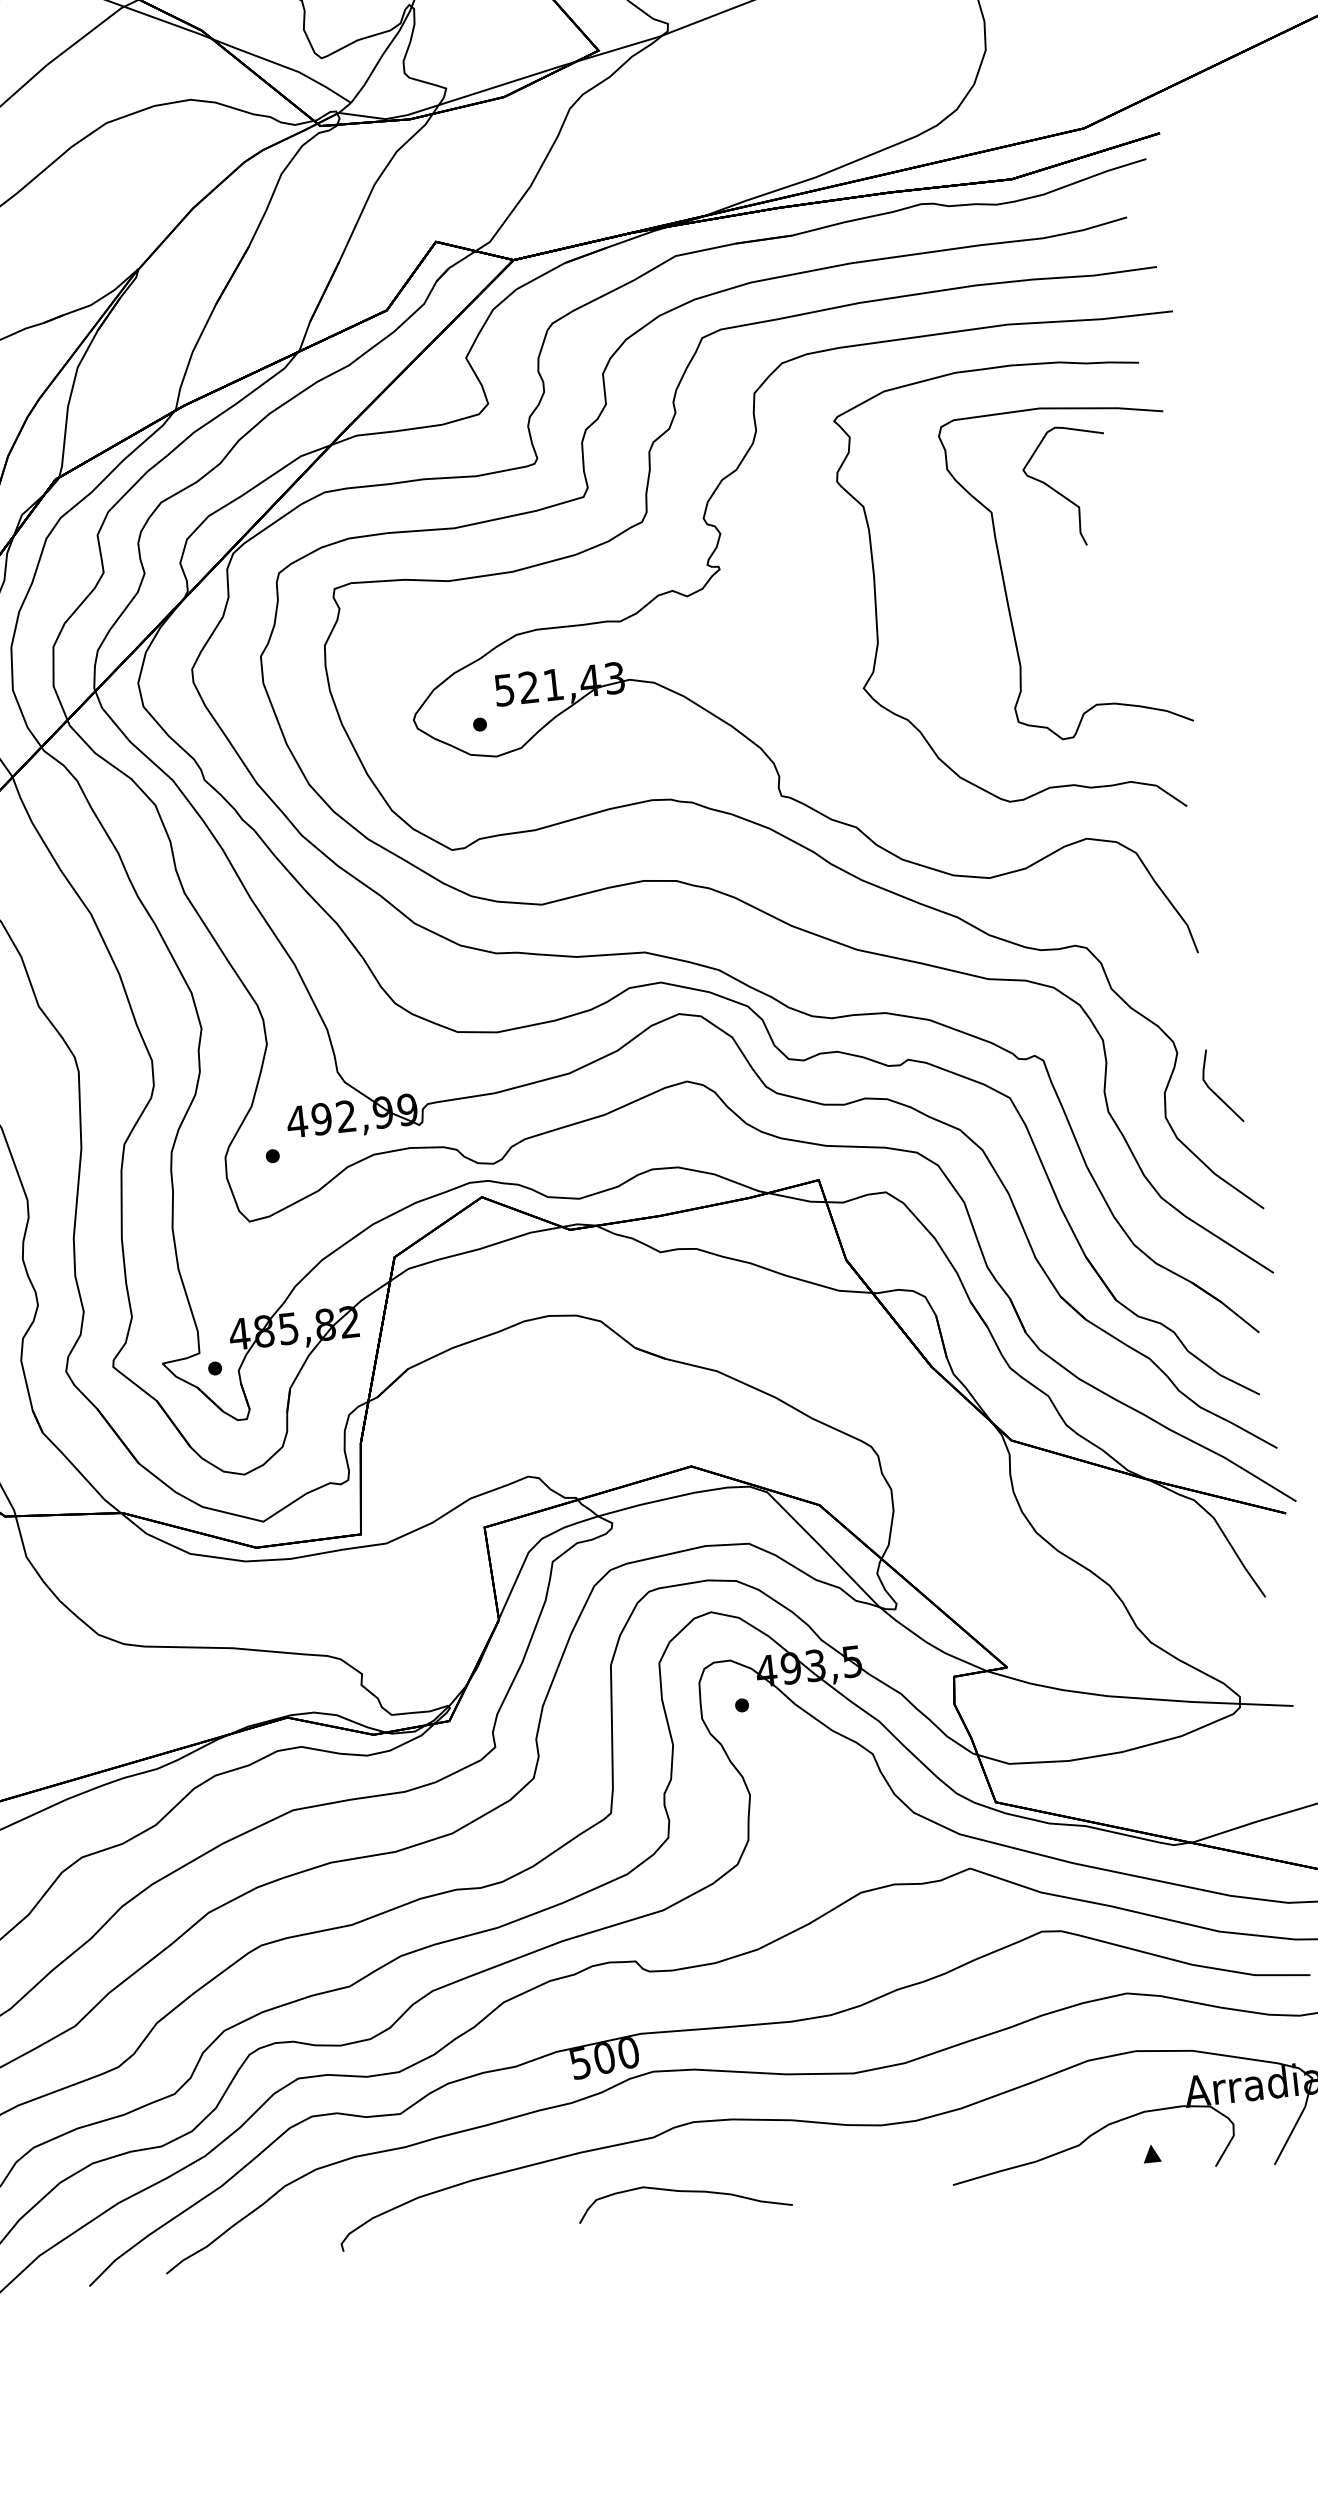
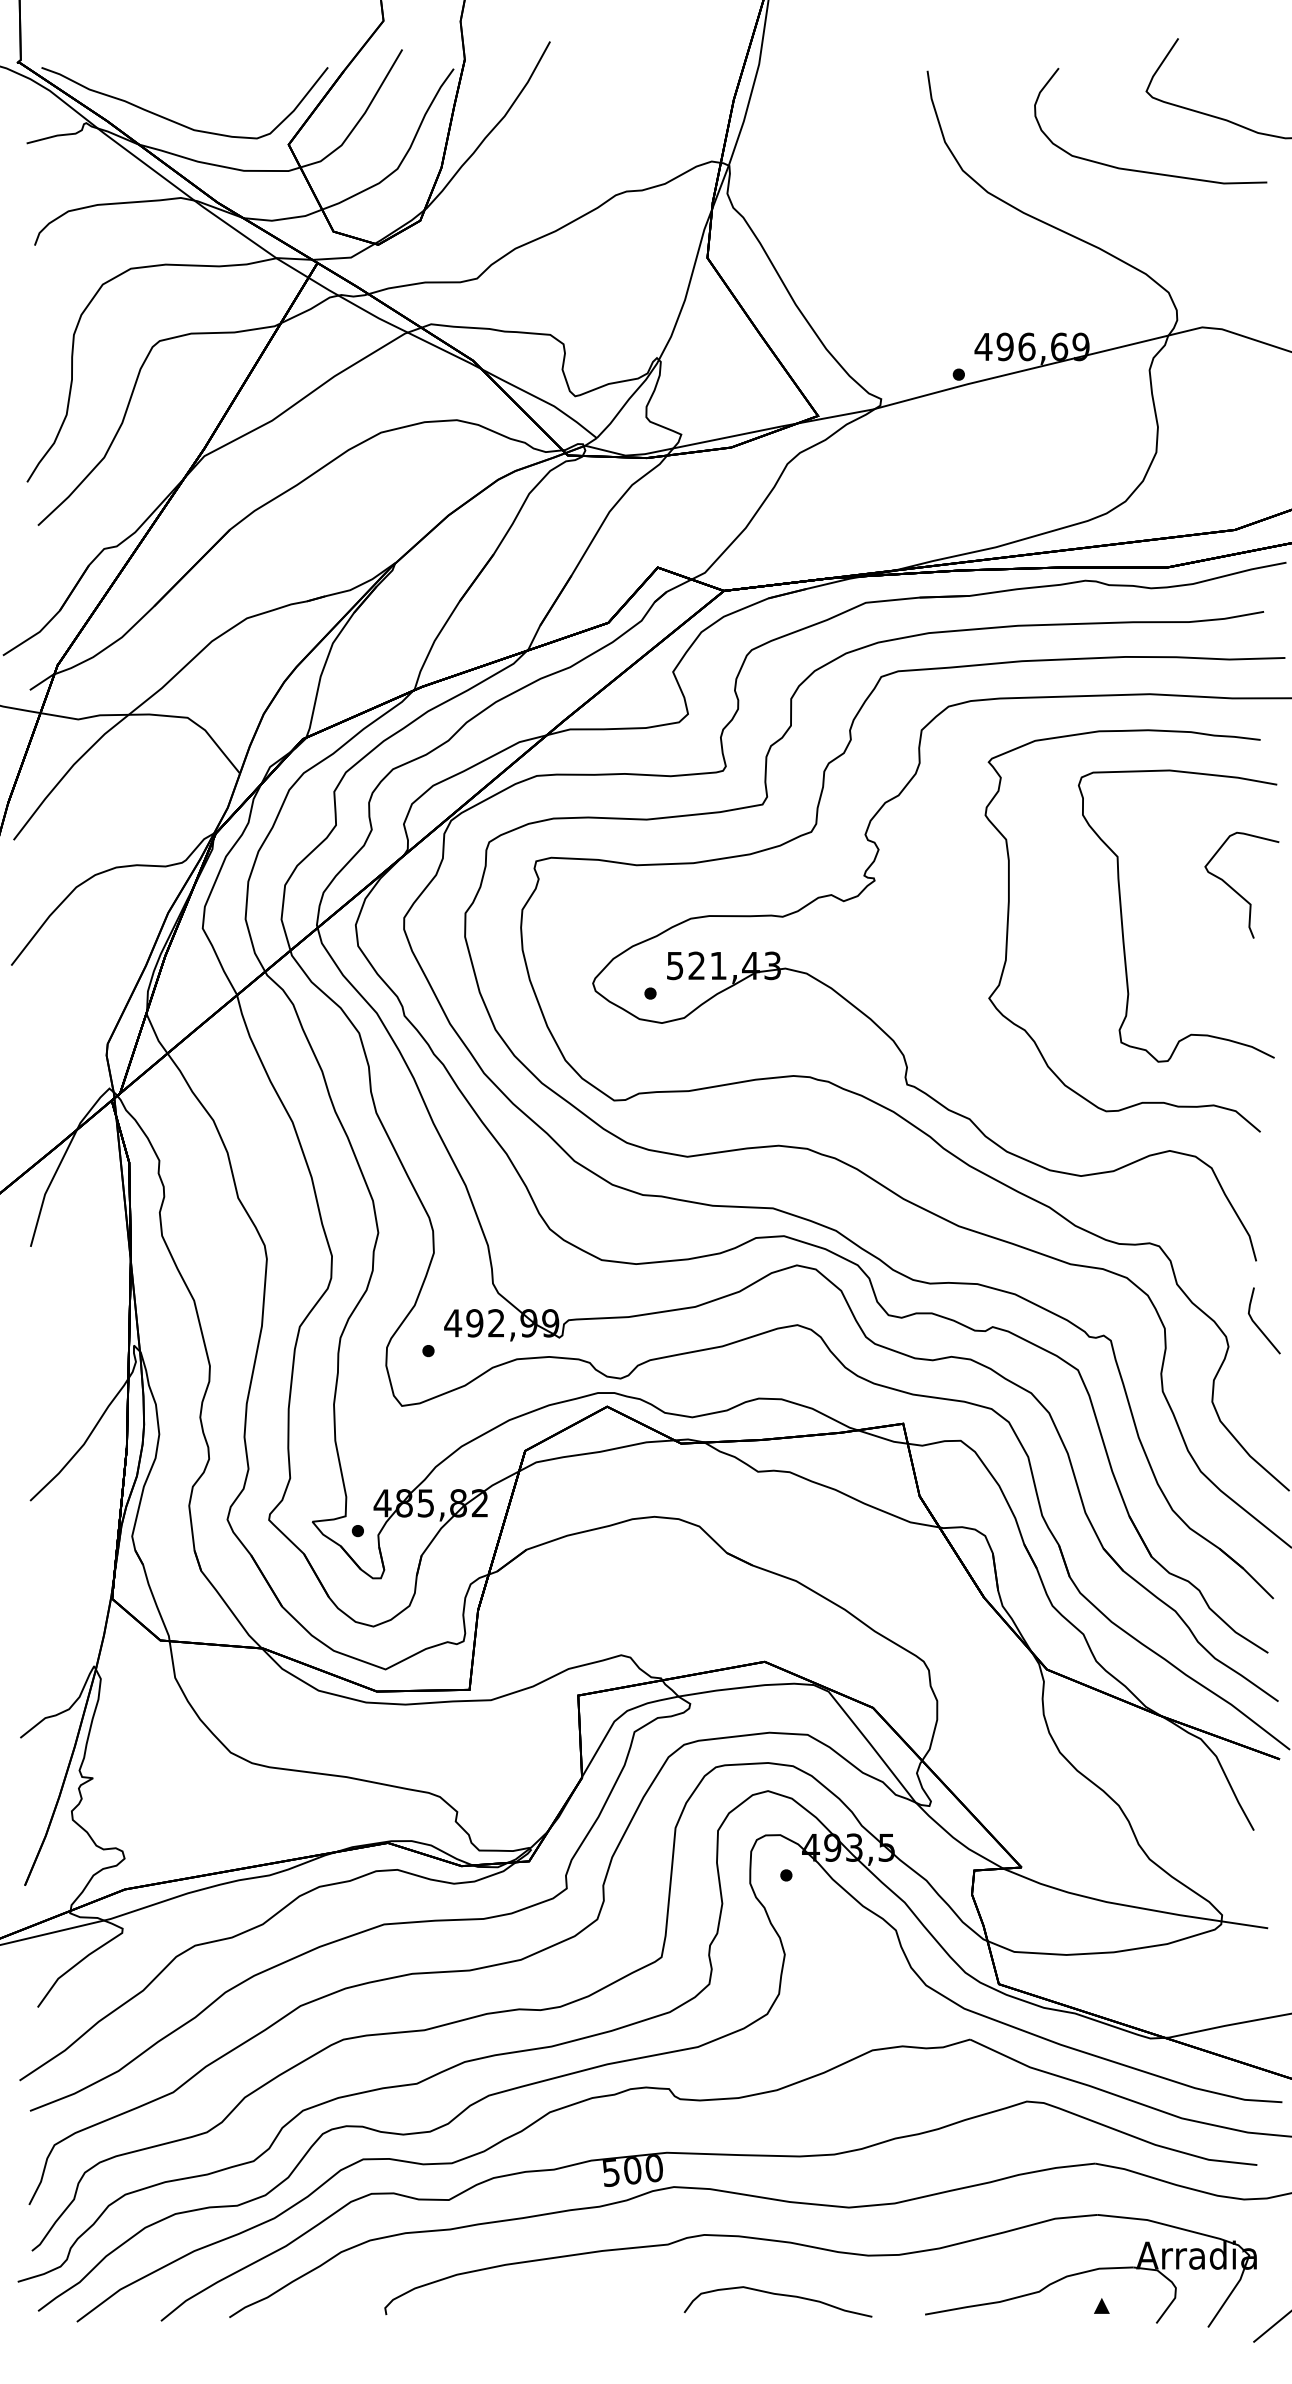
curve: (1062, 494) -> (1237, 891), moved
line: (1214, 1091) -> (1257, 1324), moved
curve: (682, 2192) -> (777, 2295), moved

